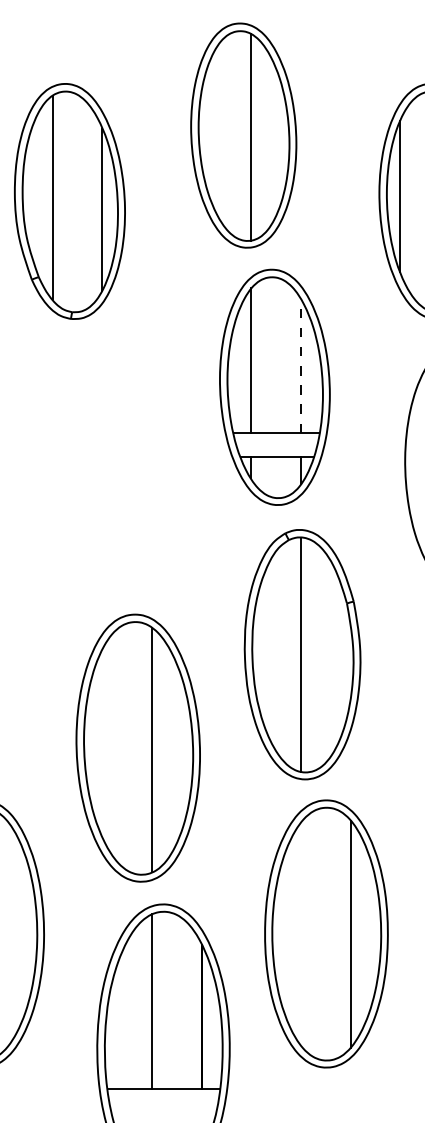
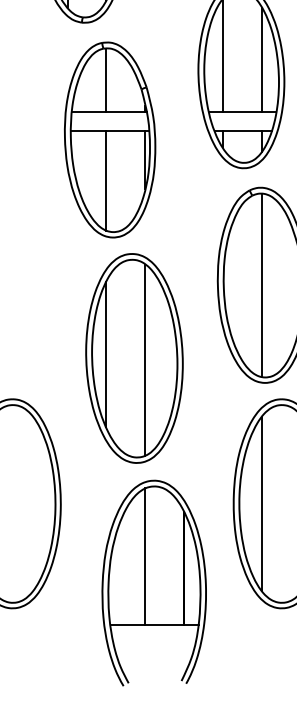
line: (301, 366) -> (262, 59), dashed -> solid
part: (106, 468) -> (109, 139), added
line: (102, 743) -> (106, 354), added
line: (301, 933) -> (262, 503), added

